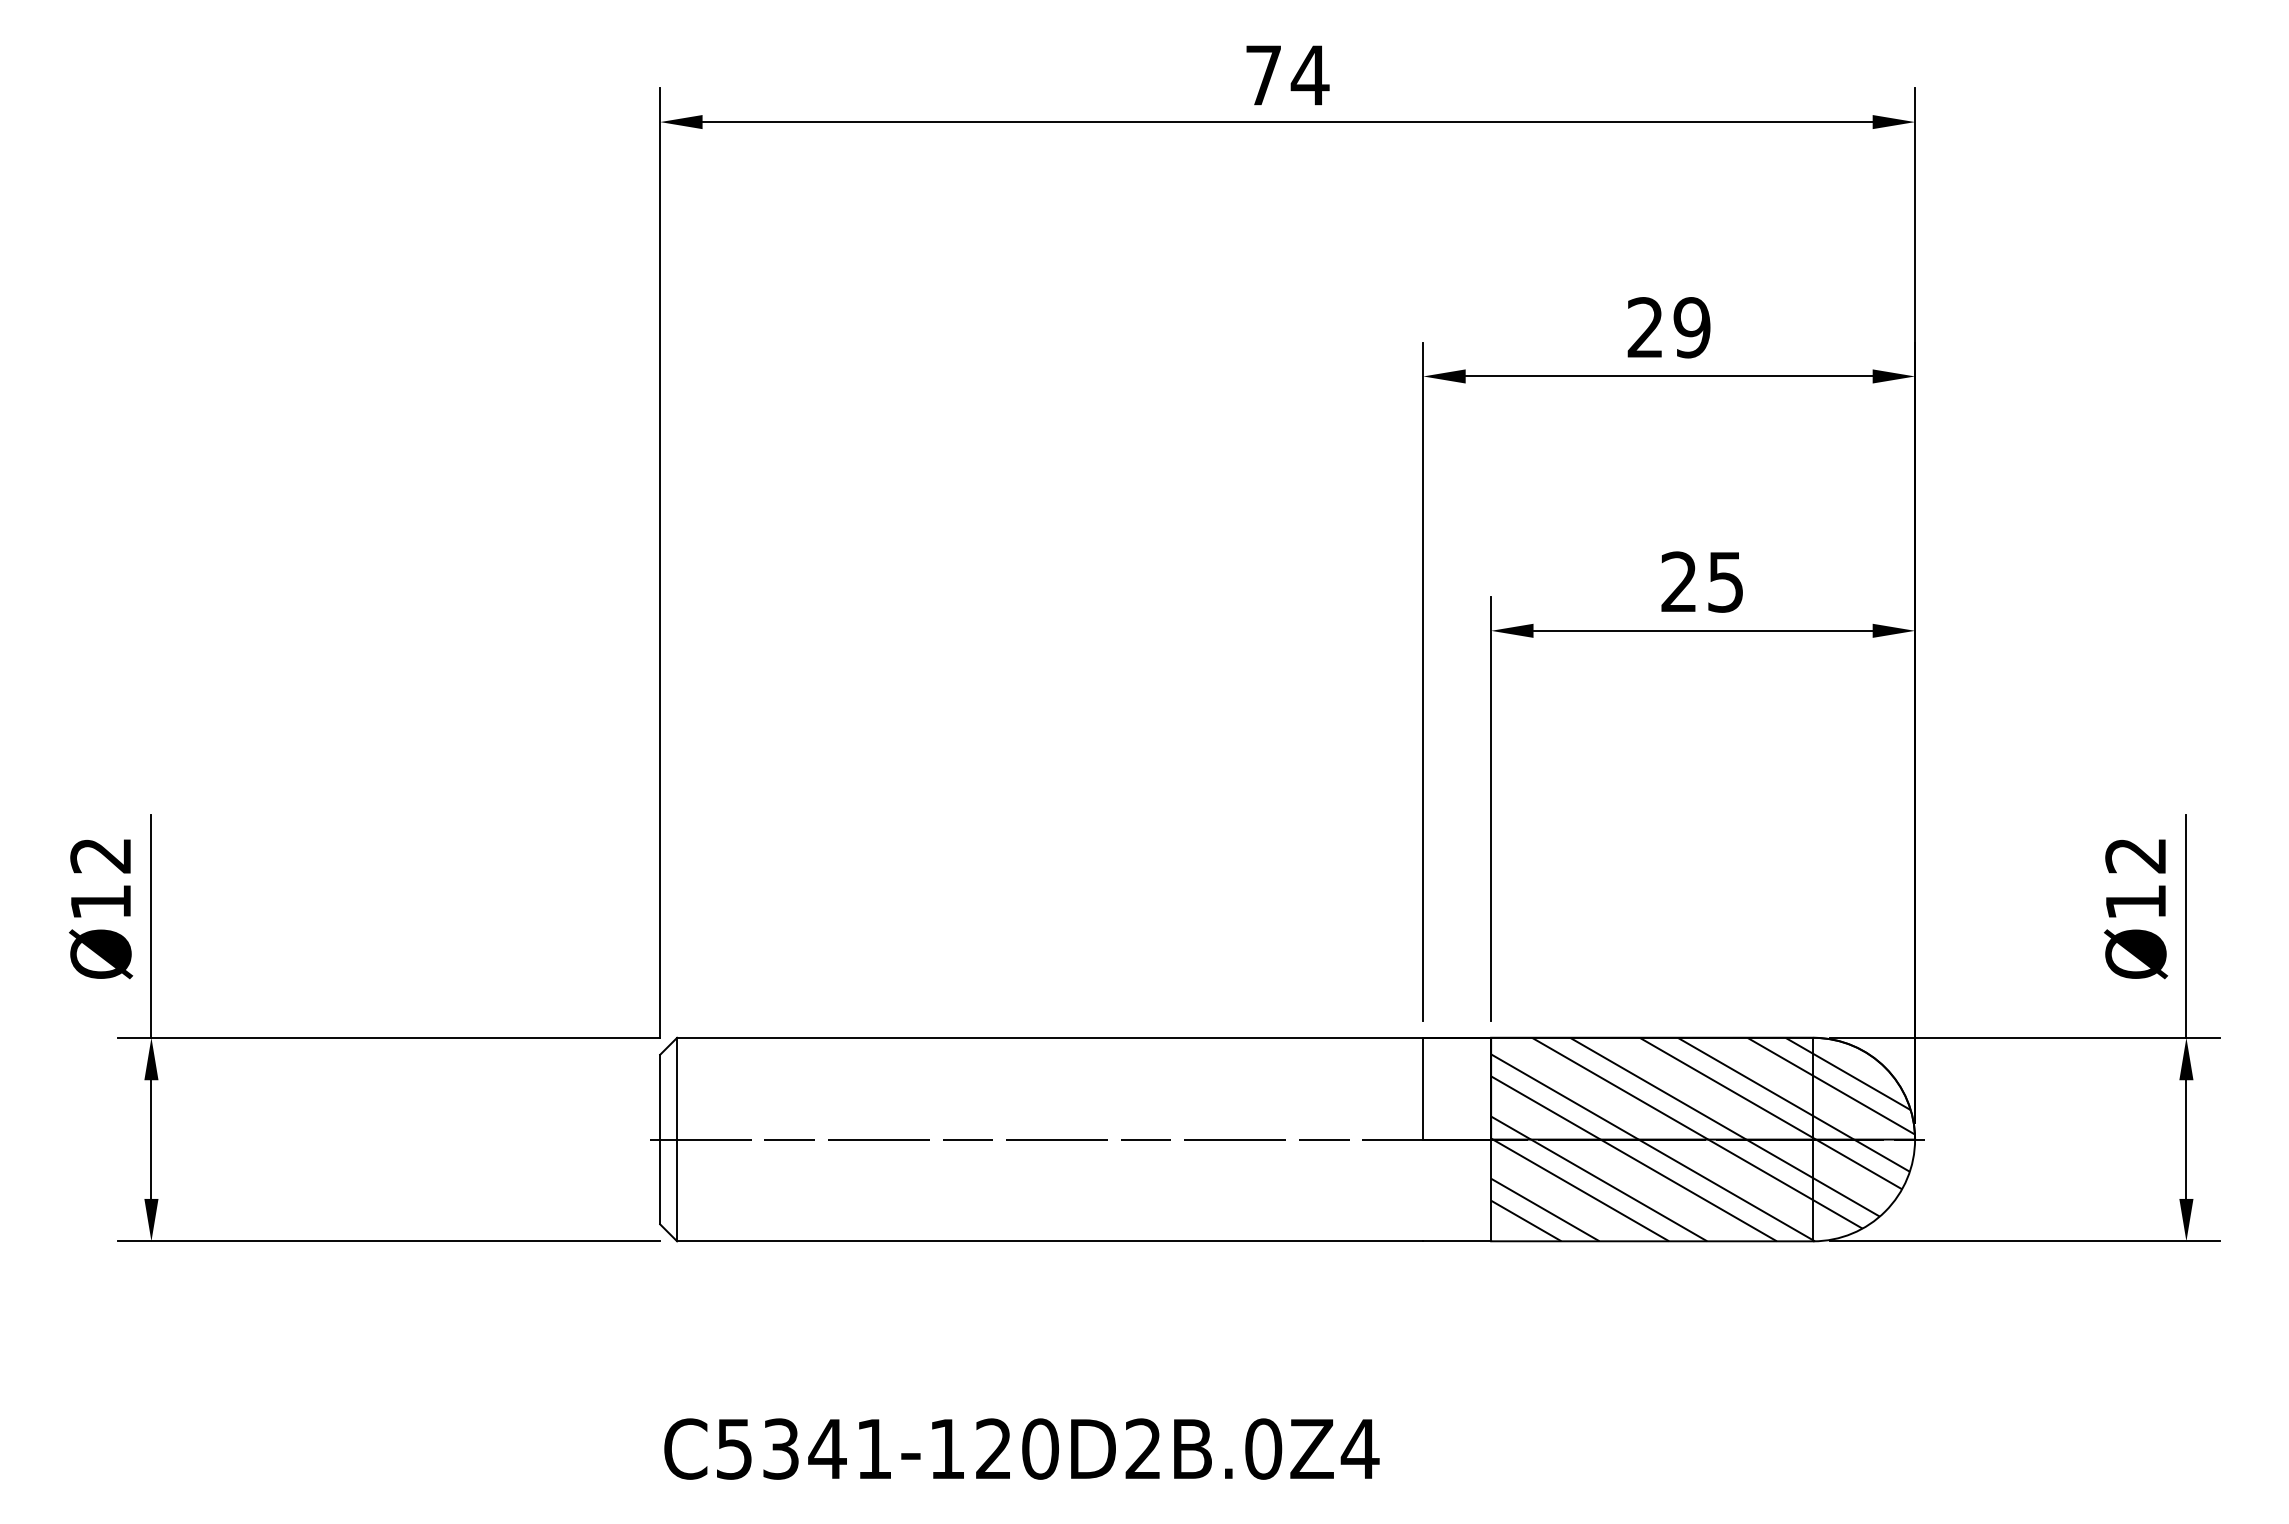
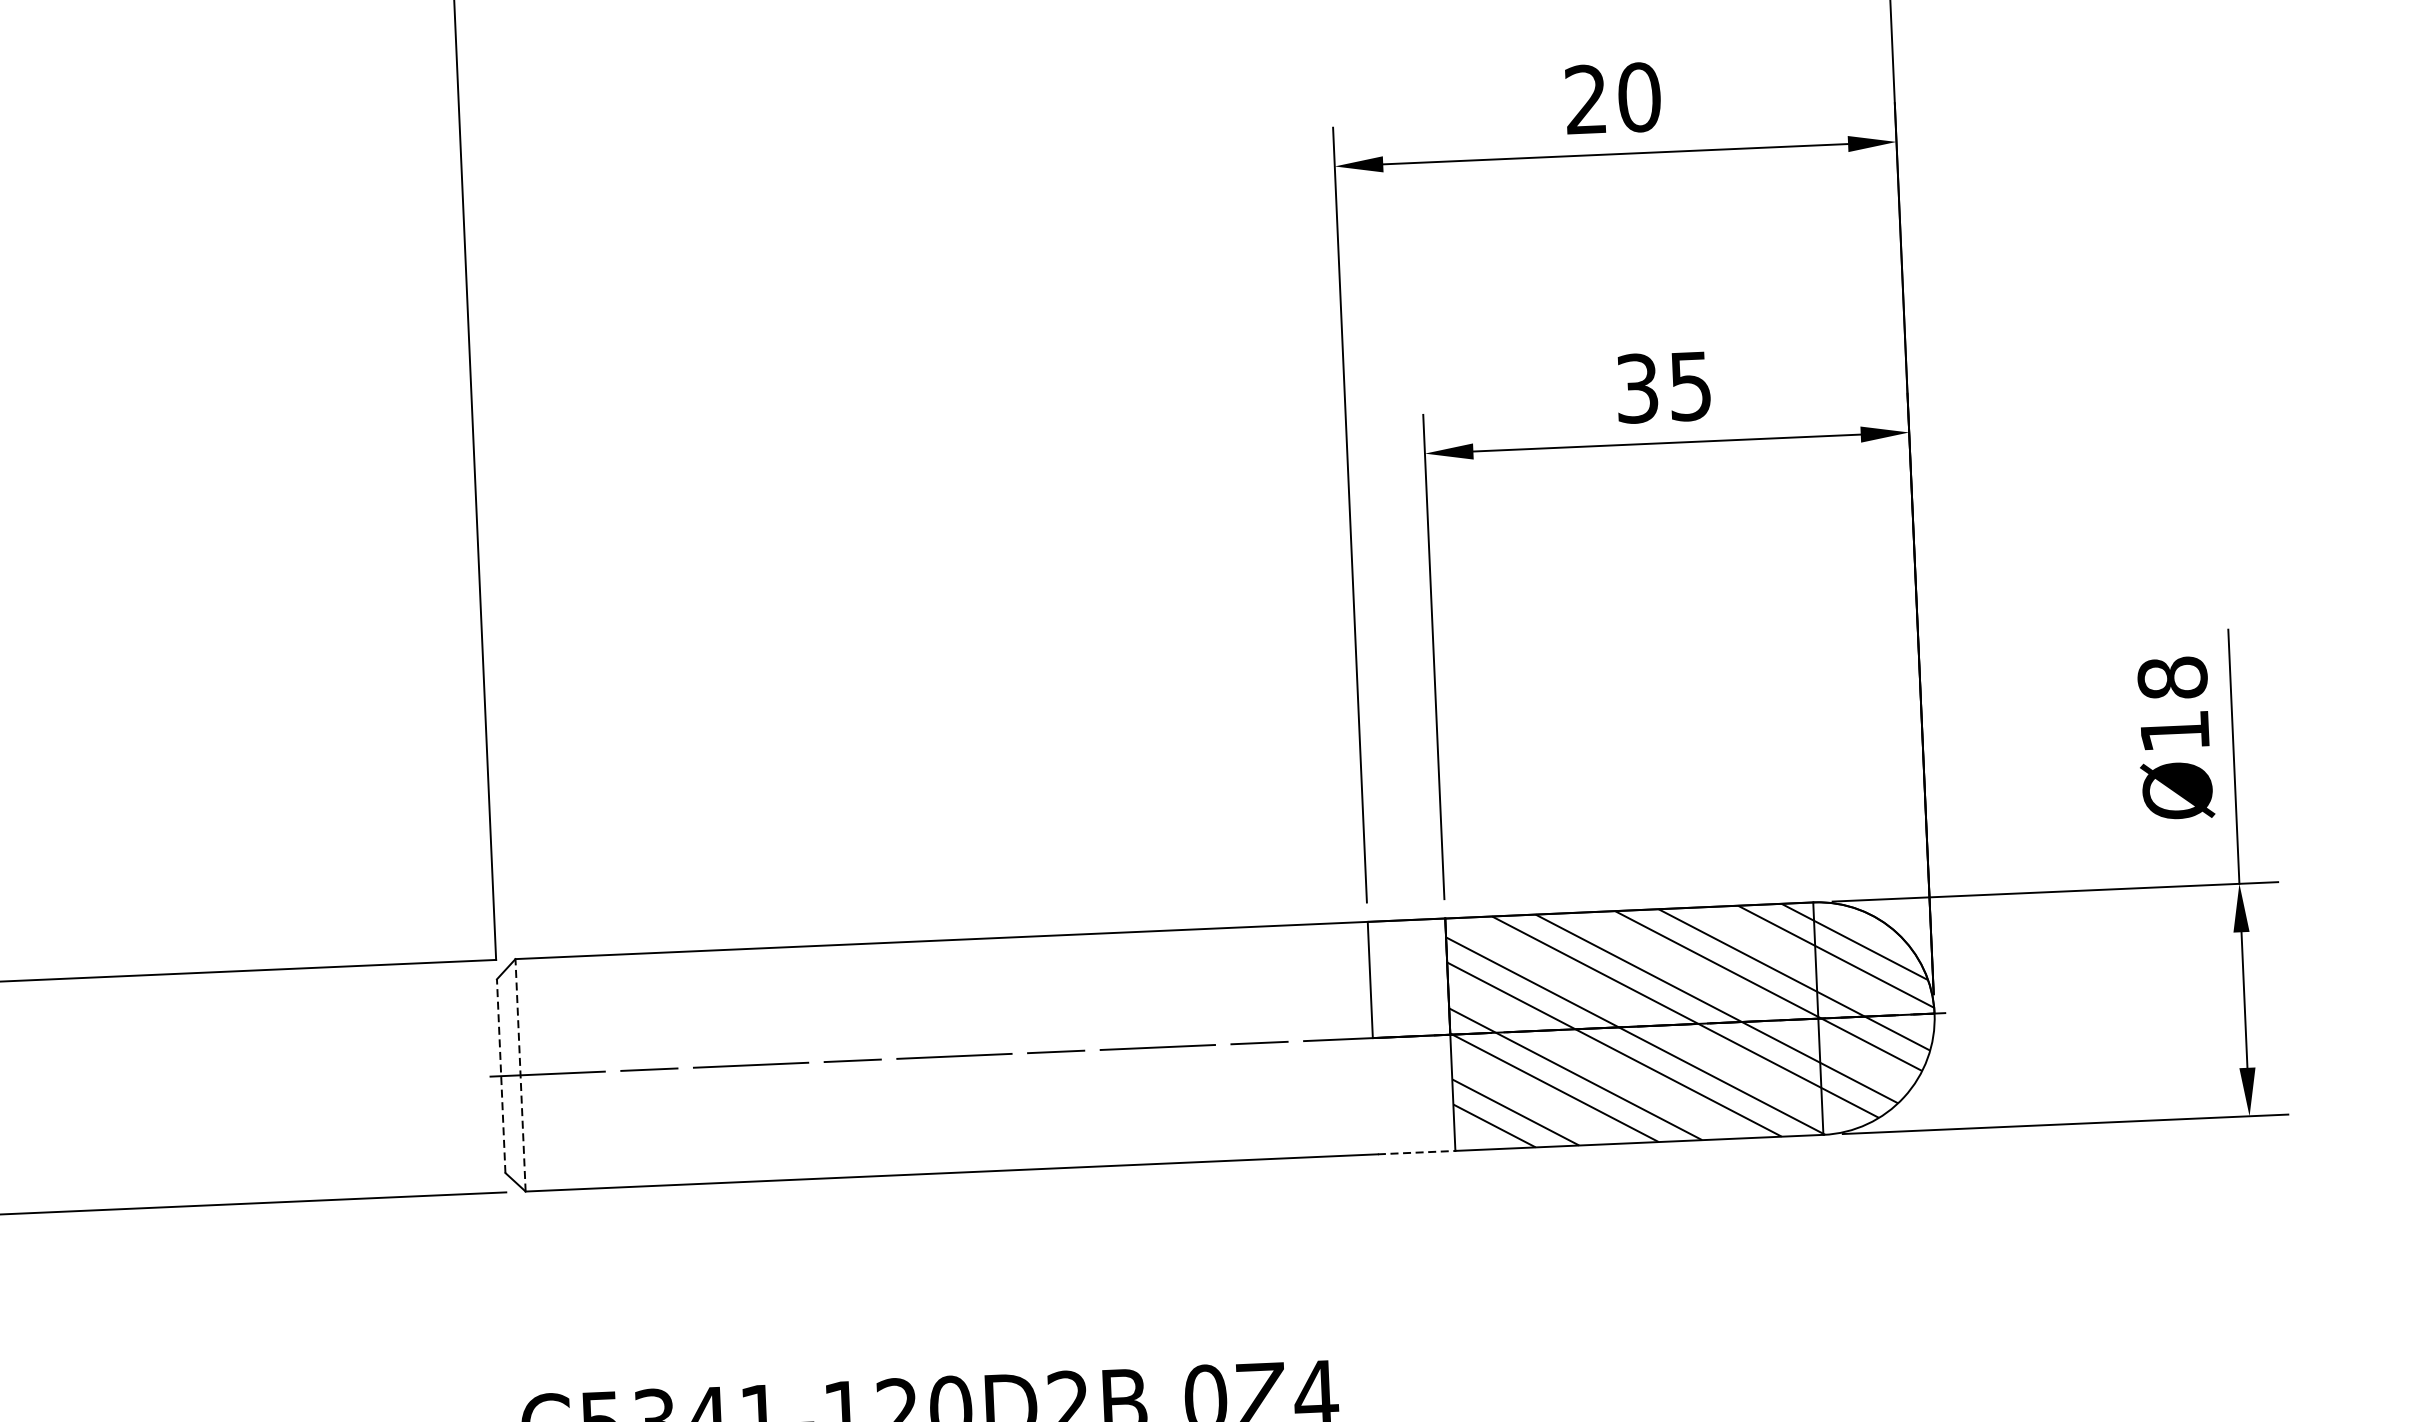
text: (1691, 327) -> (1638, 97), 29 -> 20
text: (1678, 581) -> (1636, 387), 25 -> 35
text: (2135, 855) -> (2172, 678), Ø12 -> Ø18
line: (660, 1139) -> (501, 1076), solid -> dashed
line: (677, 1139) -> (520, 1075), solid -> dashed
line: (1457, 1241) -> (1416, 1152), solid -> dashed

